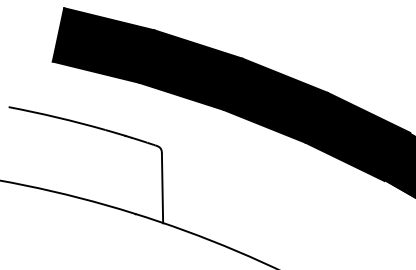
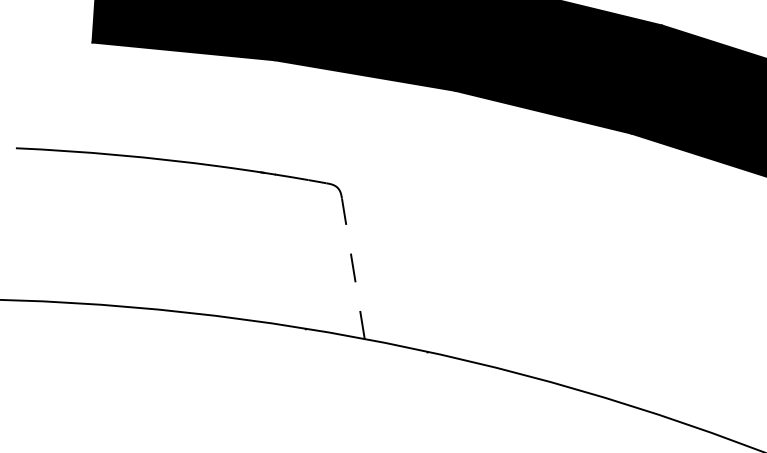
line: (162, 188) -> (353, 268), solid -> dashed

